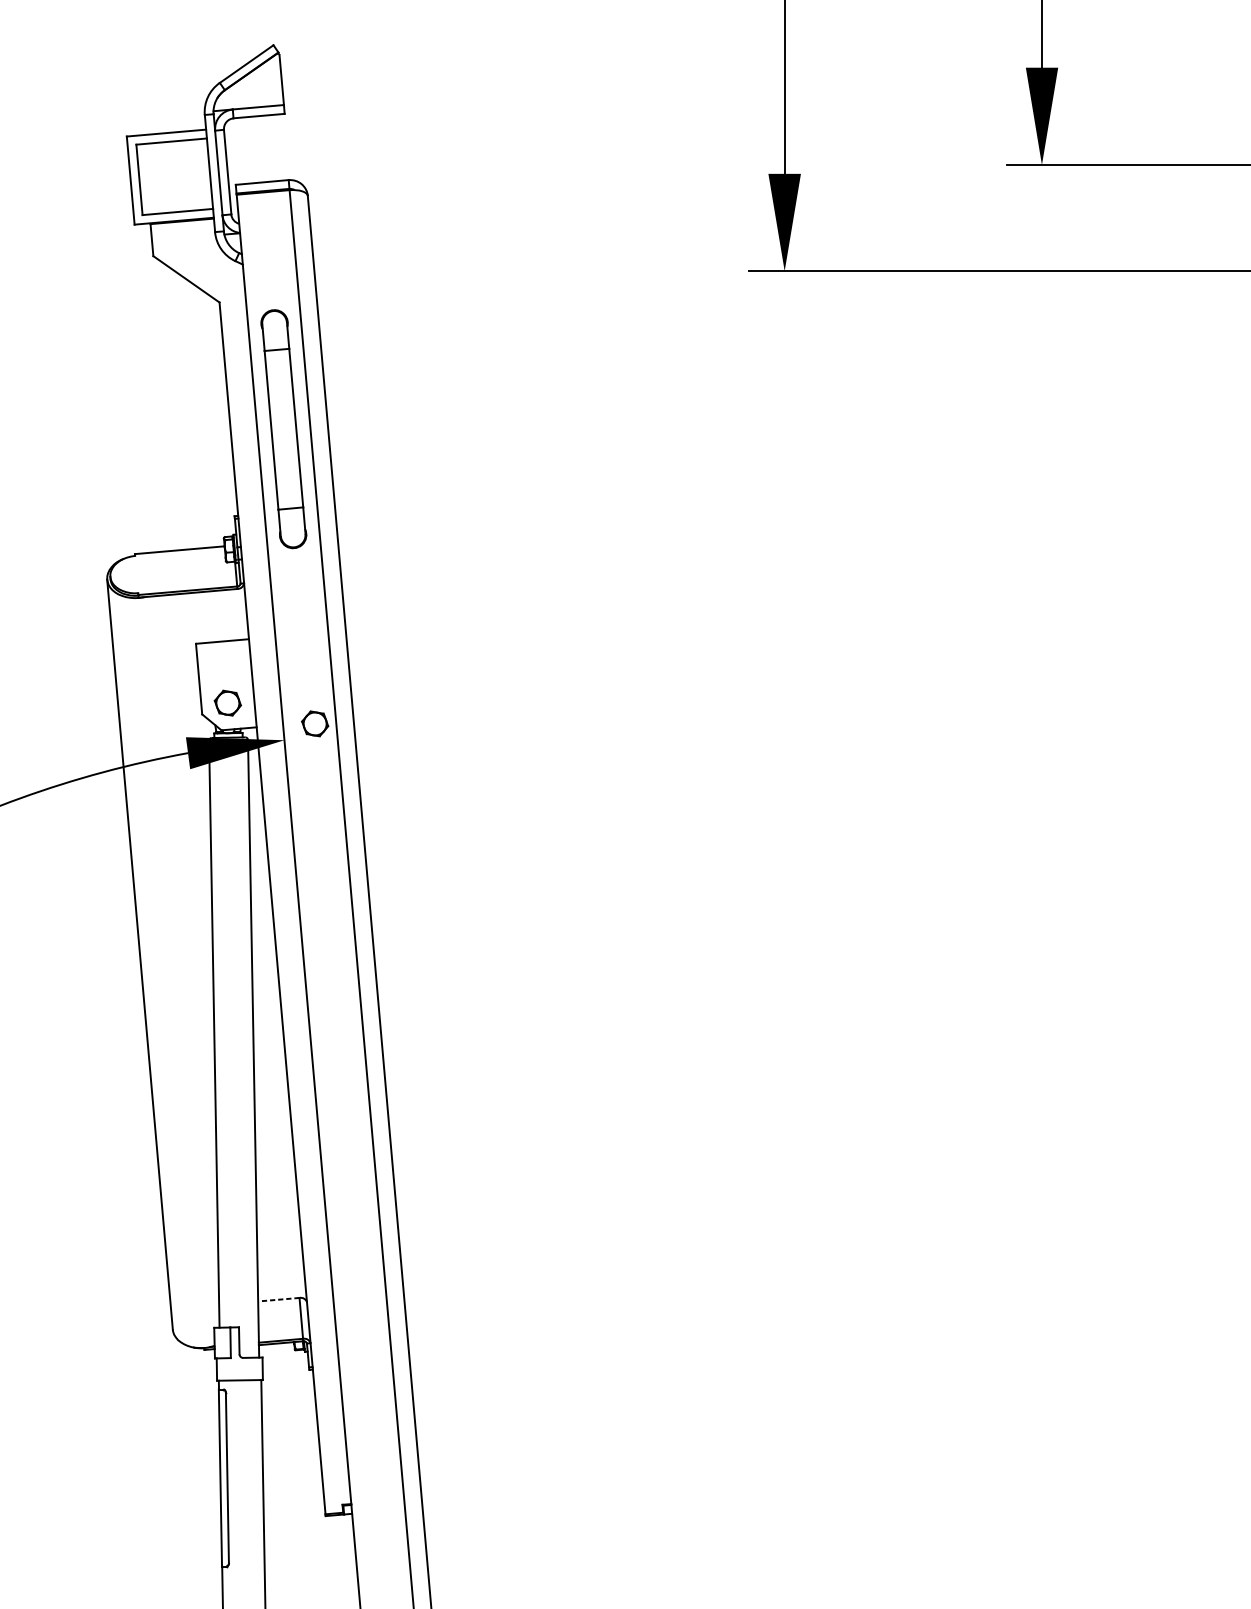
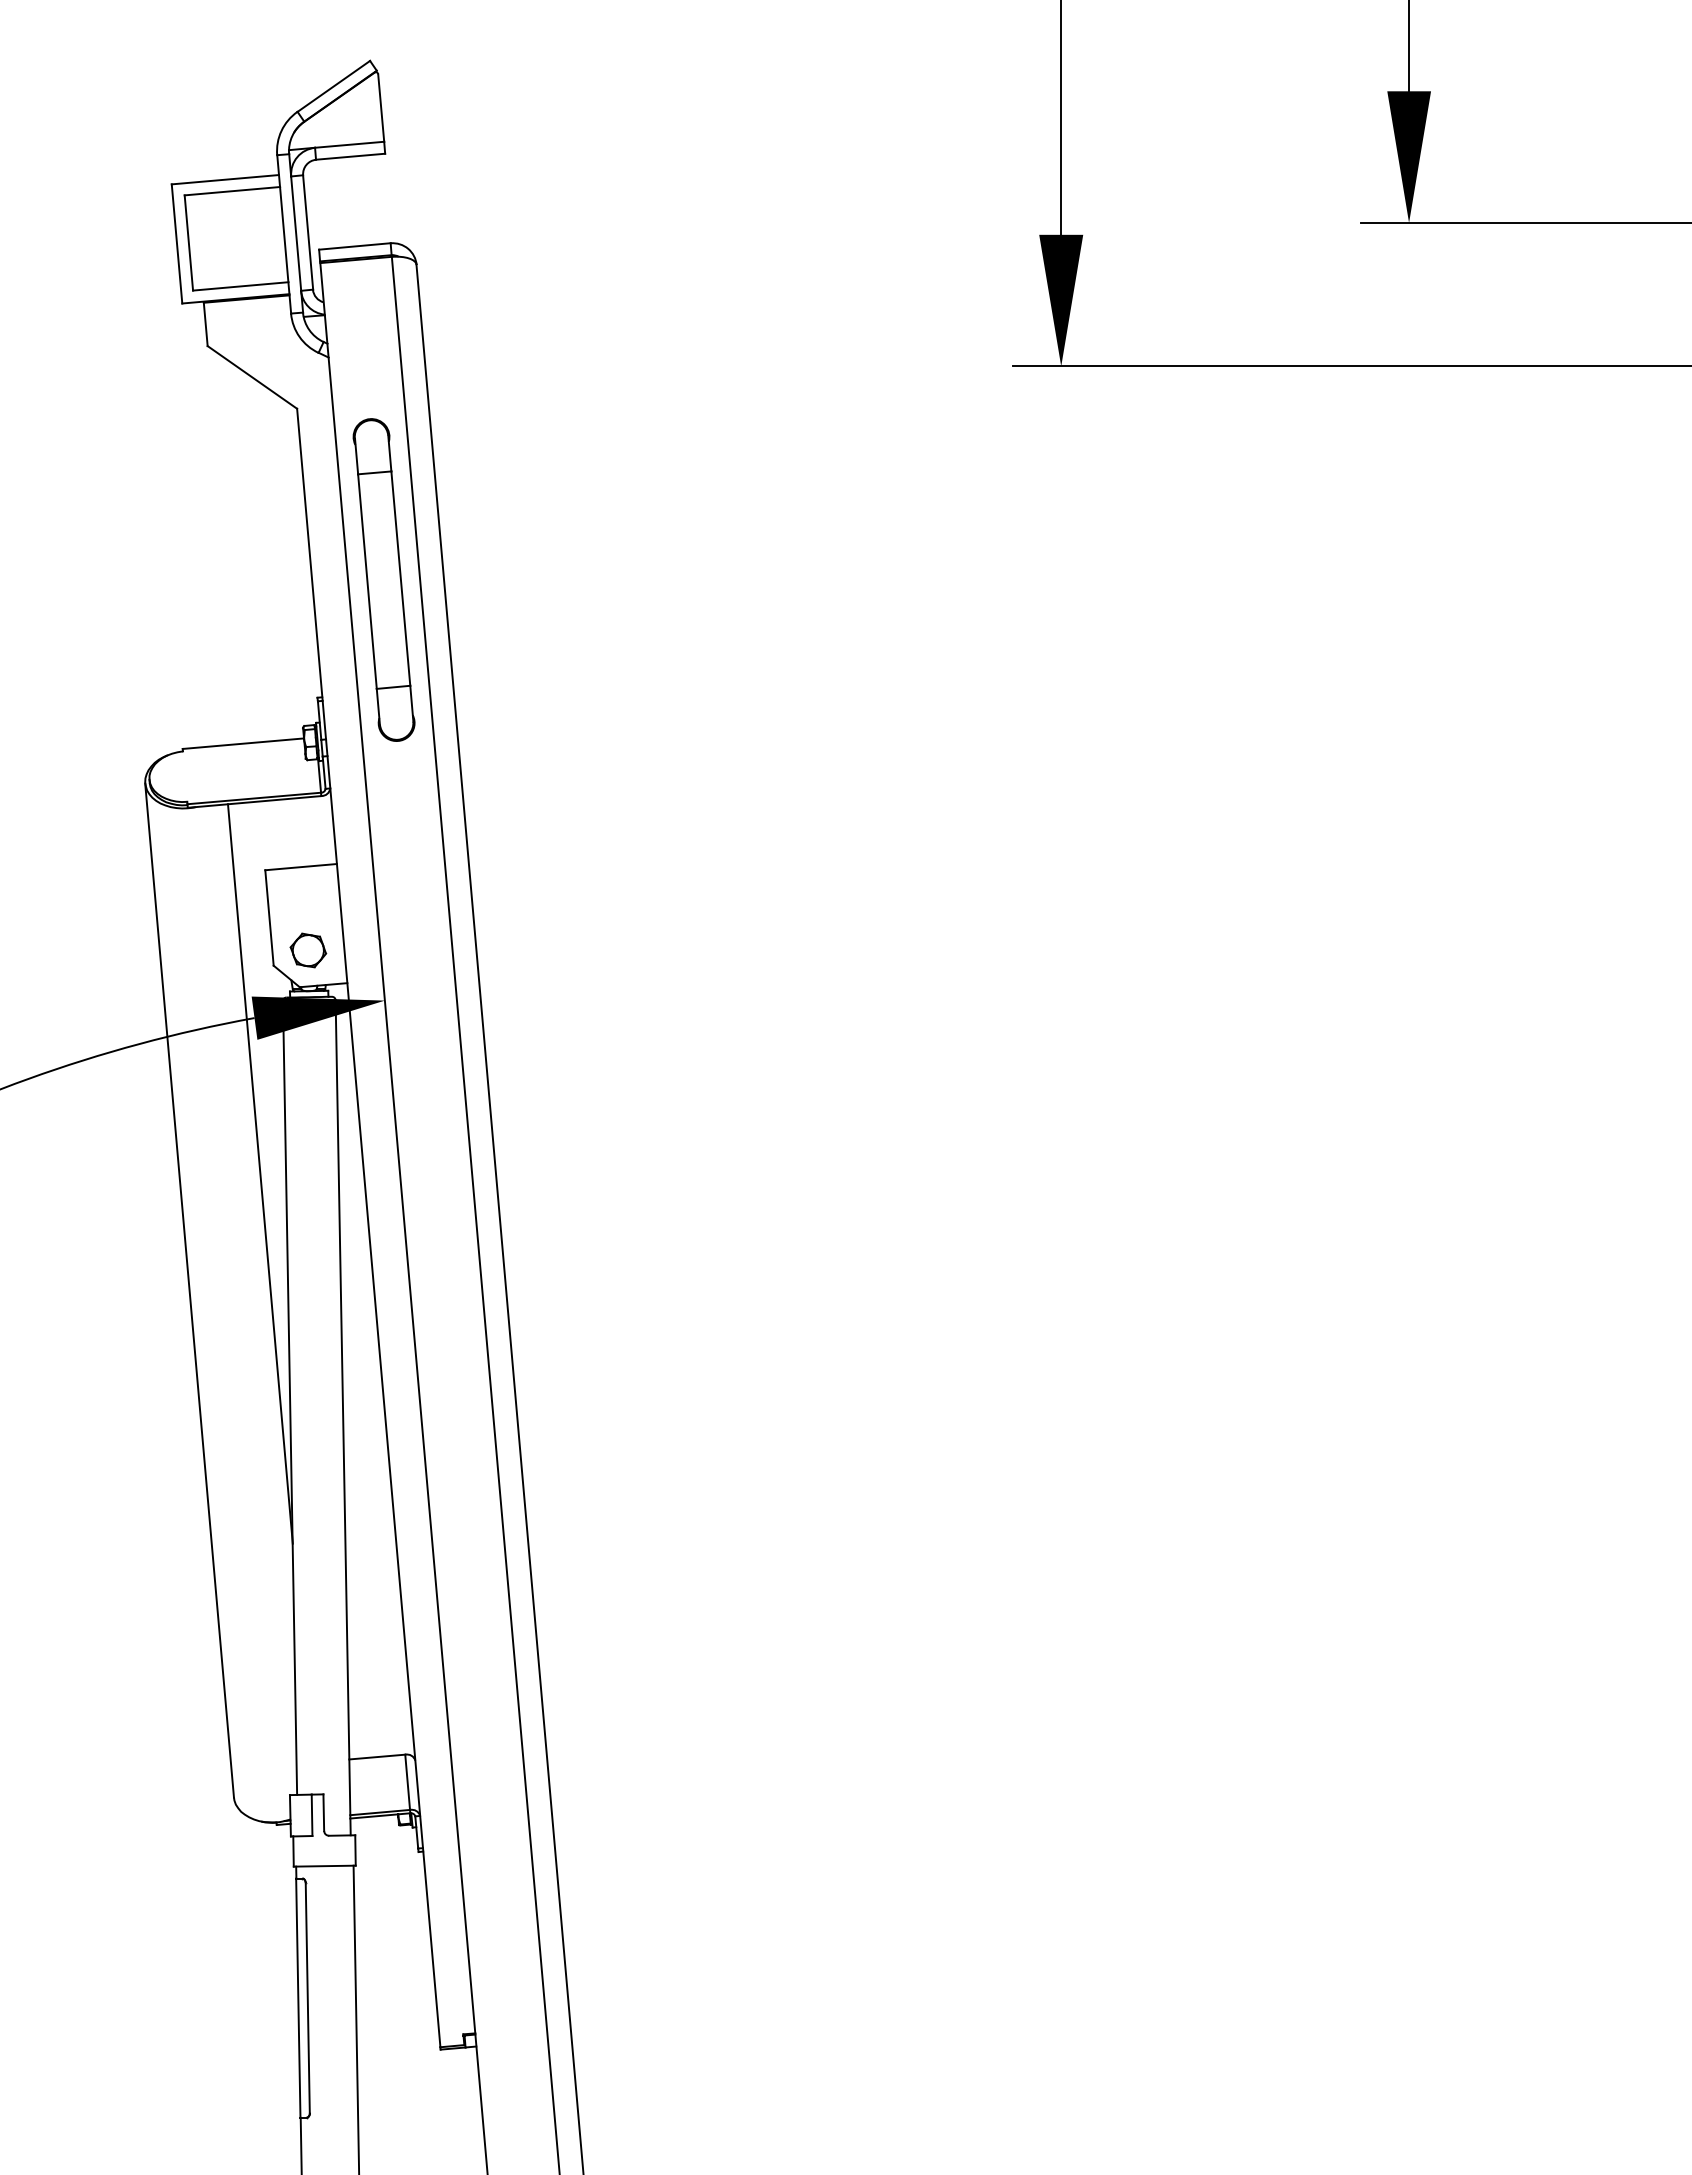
part: (315, 723) -> (426, 978), removed
line: (191, 868) -> (259, 1173), added
line: (278, 1300) -> (376, 1757), dashed -> solid

